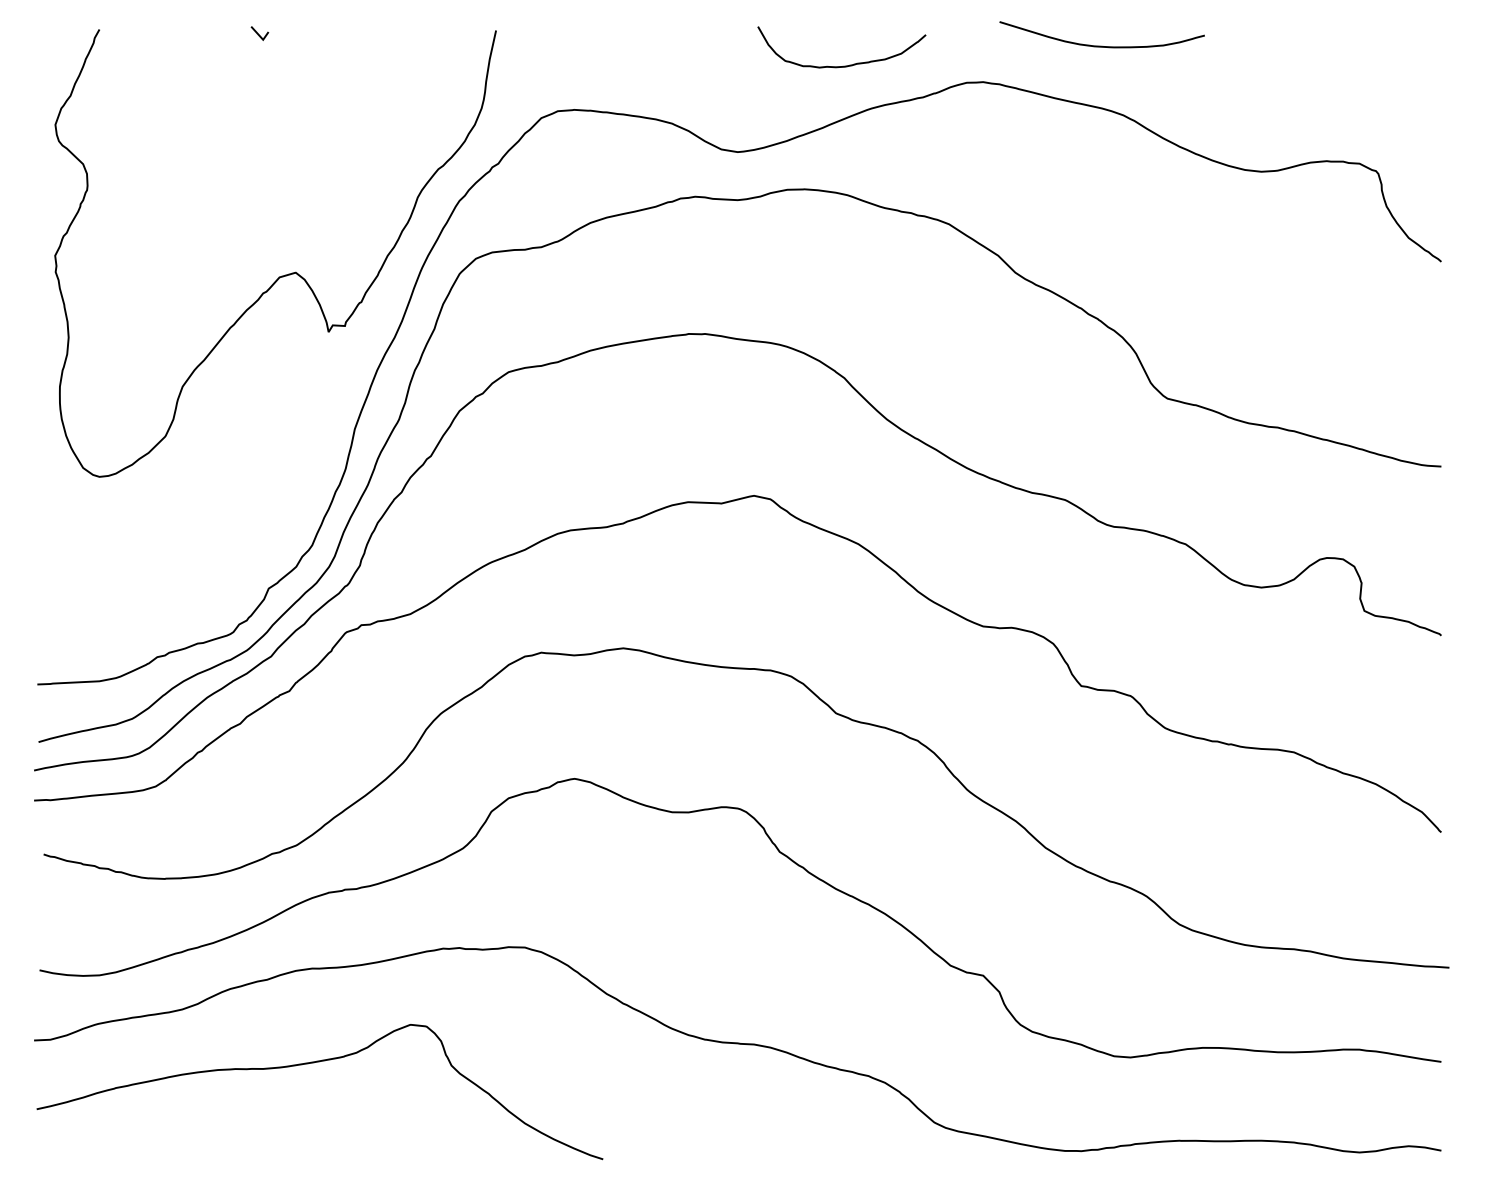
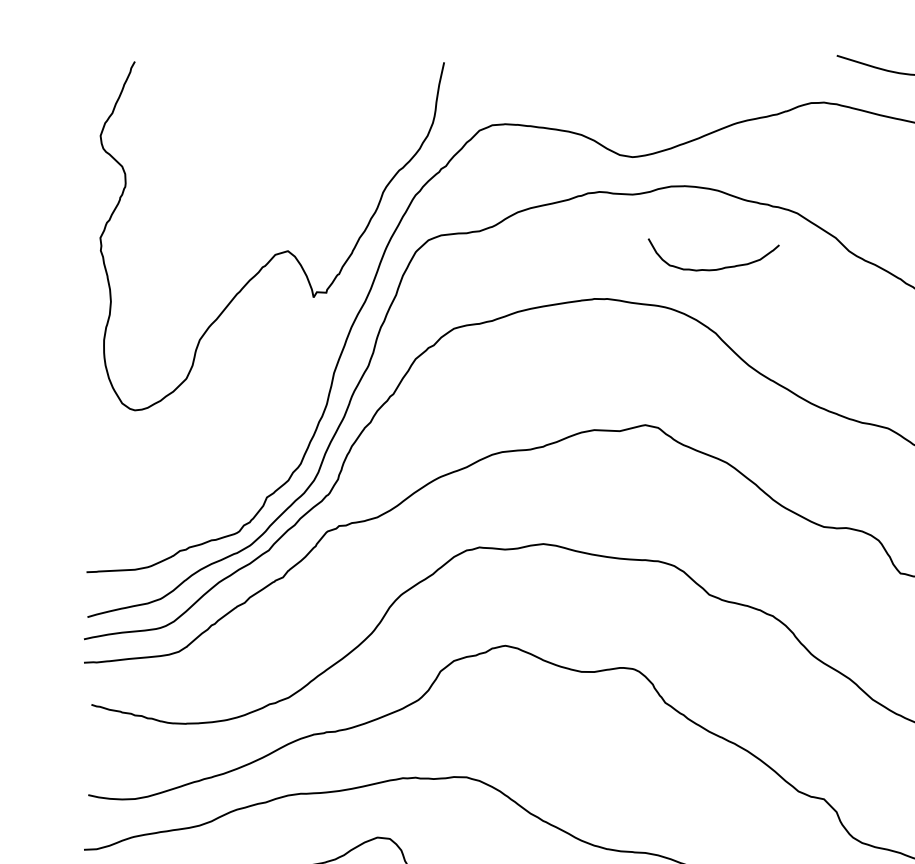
line: (258, 33) -> (258, 64), removed
curve: (843, 65) -> (715, 268), moved

